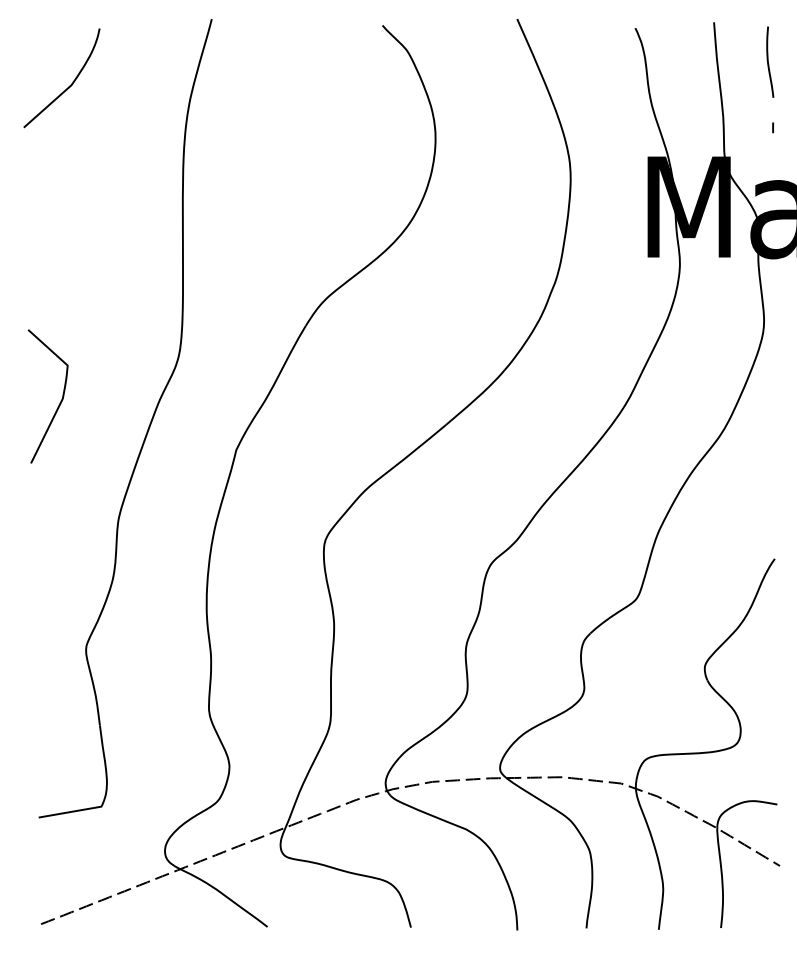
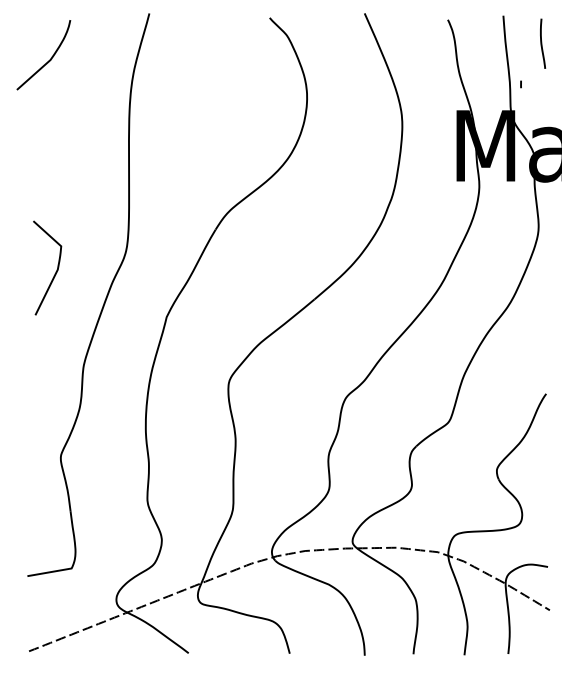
line: (773, 127) -> (521, 84), moved
curve: (59, 402) -> (55, 272), moved

